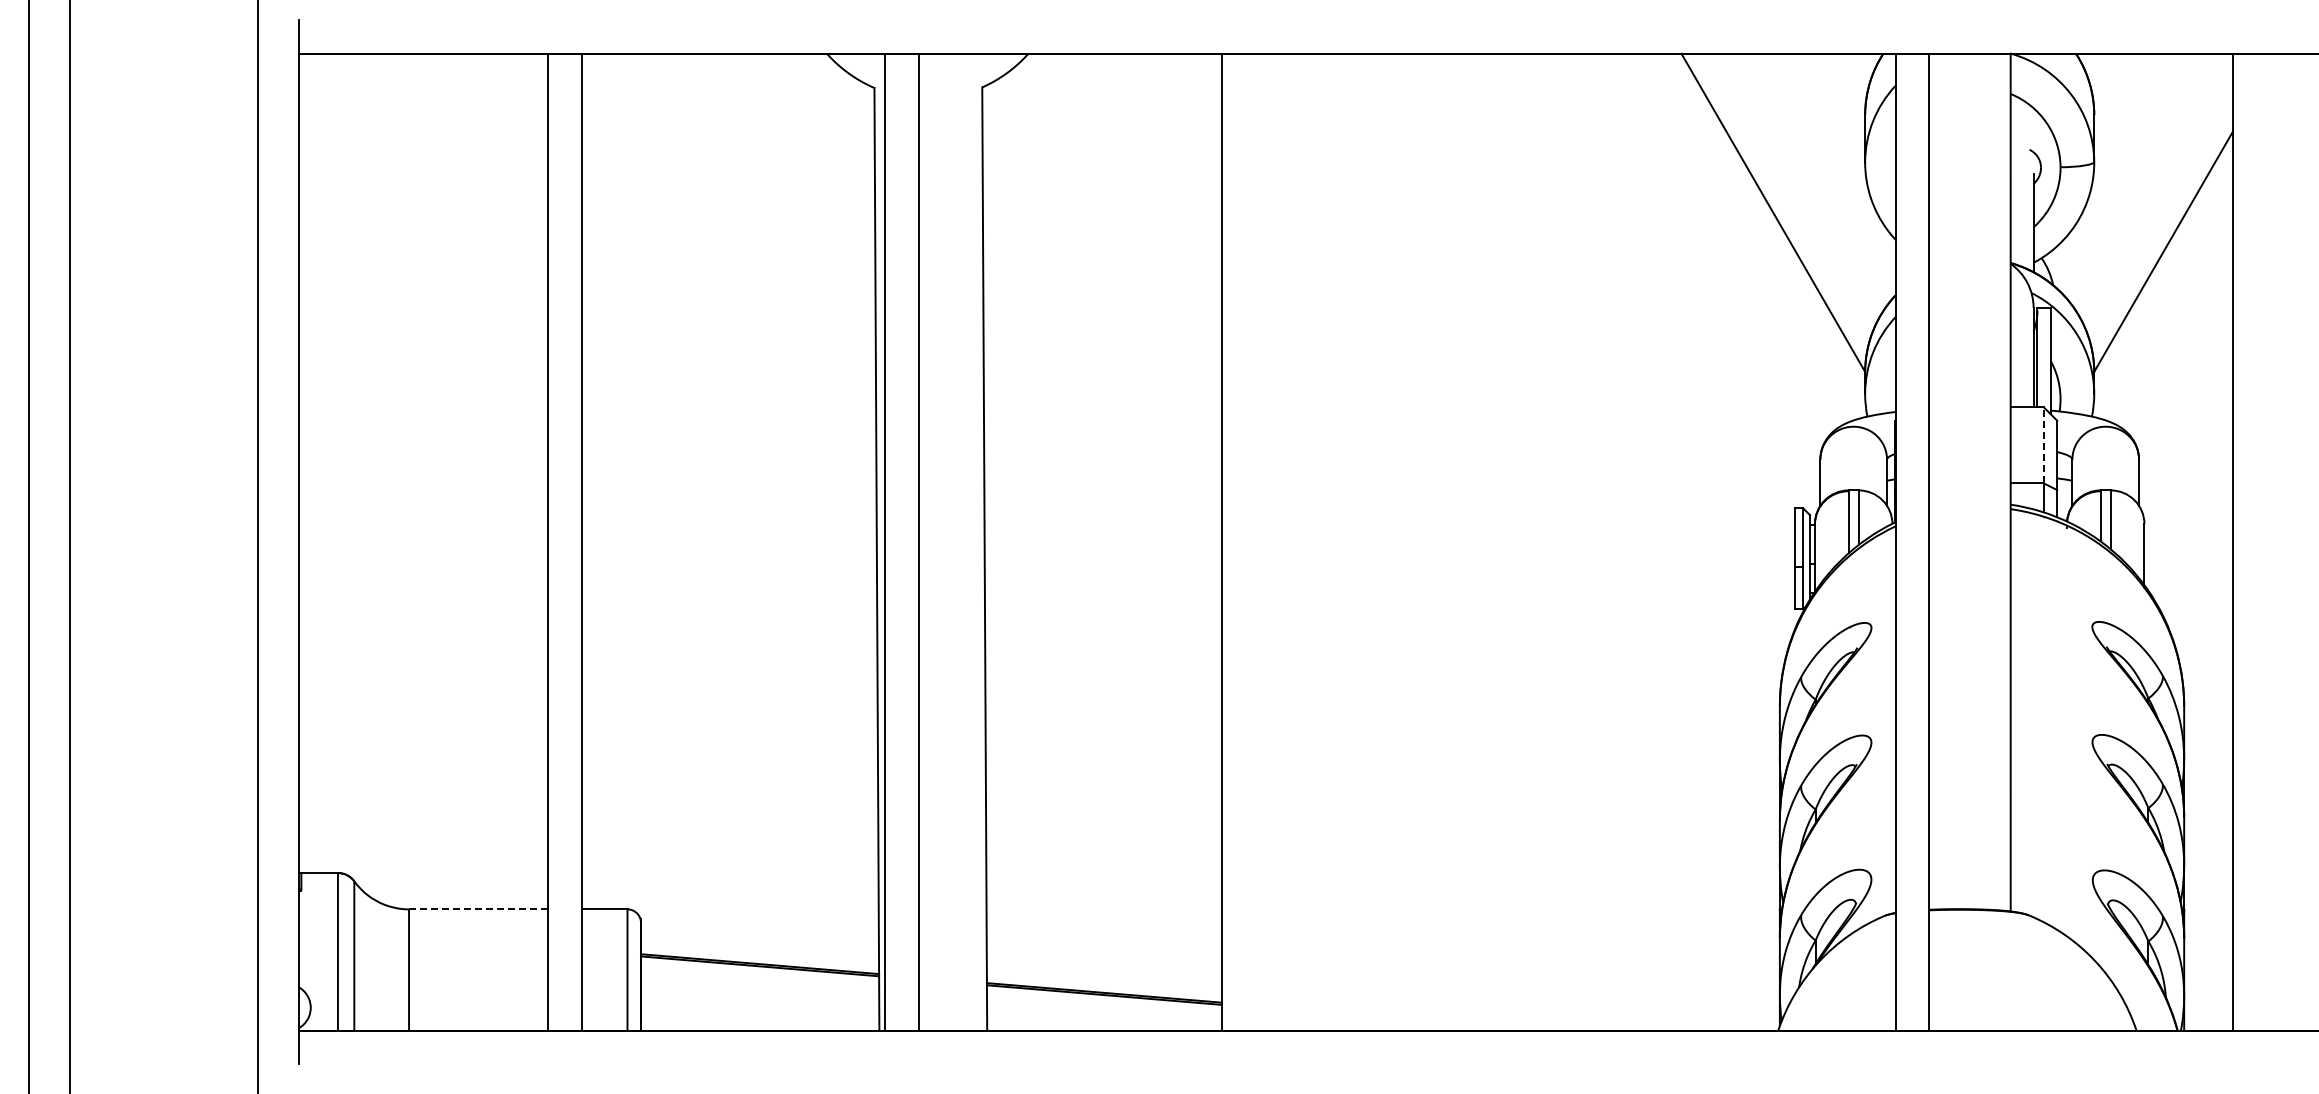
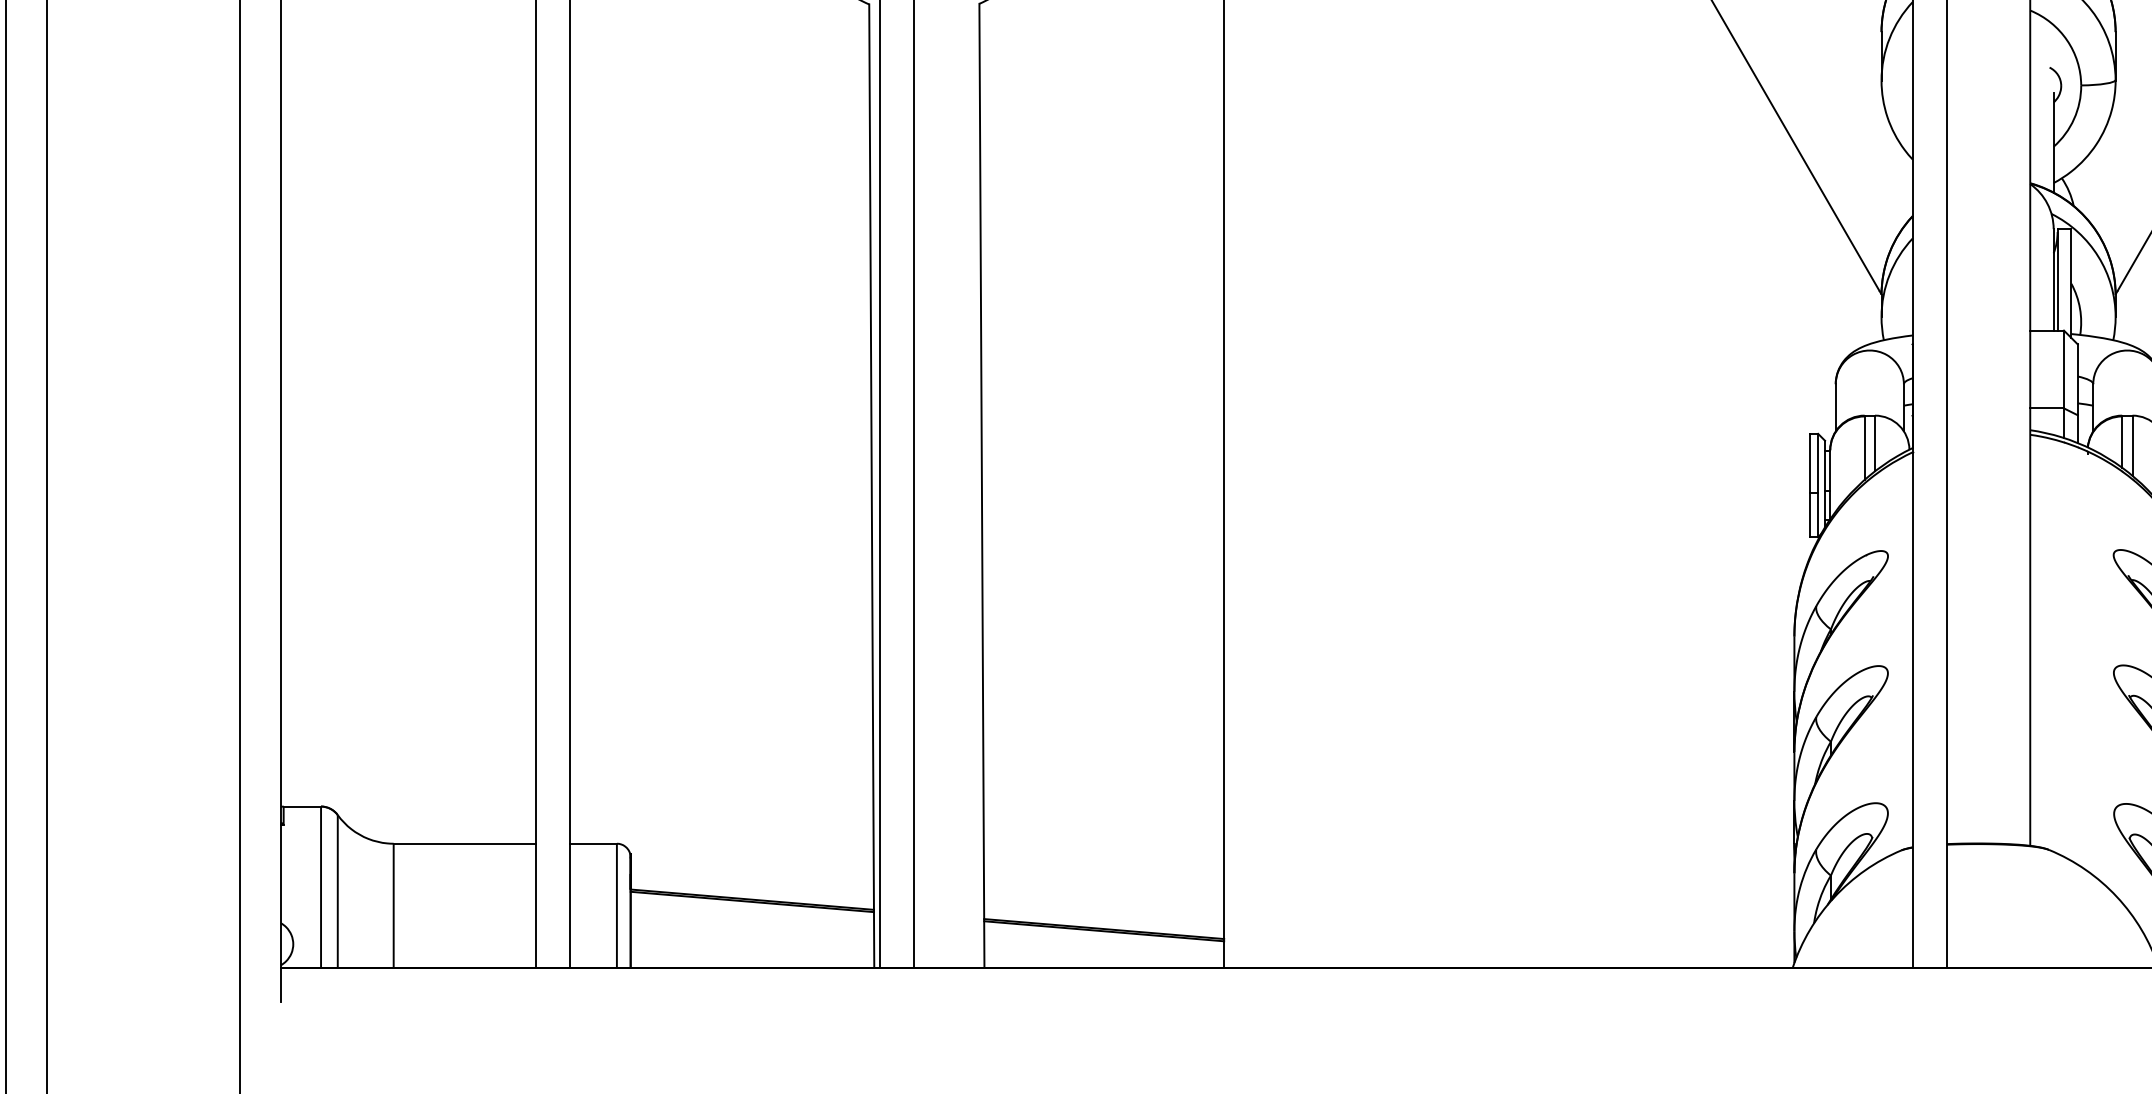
line: (2043, 444) -> (2063, 368), dashed -> solid
line: (478, 909) -> (464, 843), dashed -> solid

